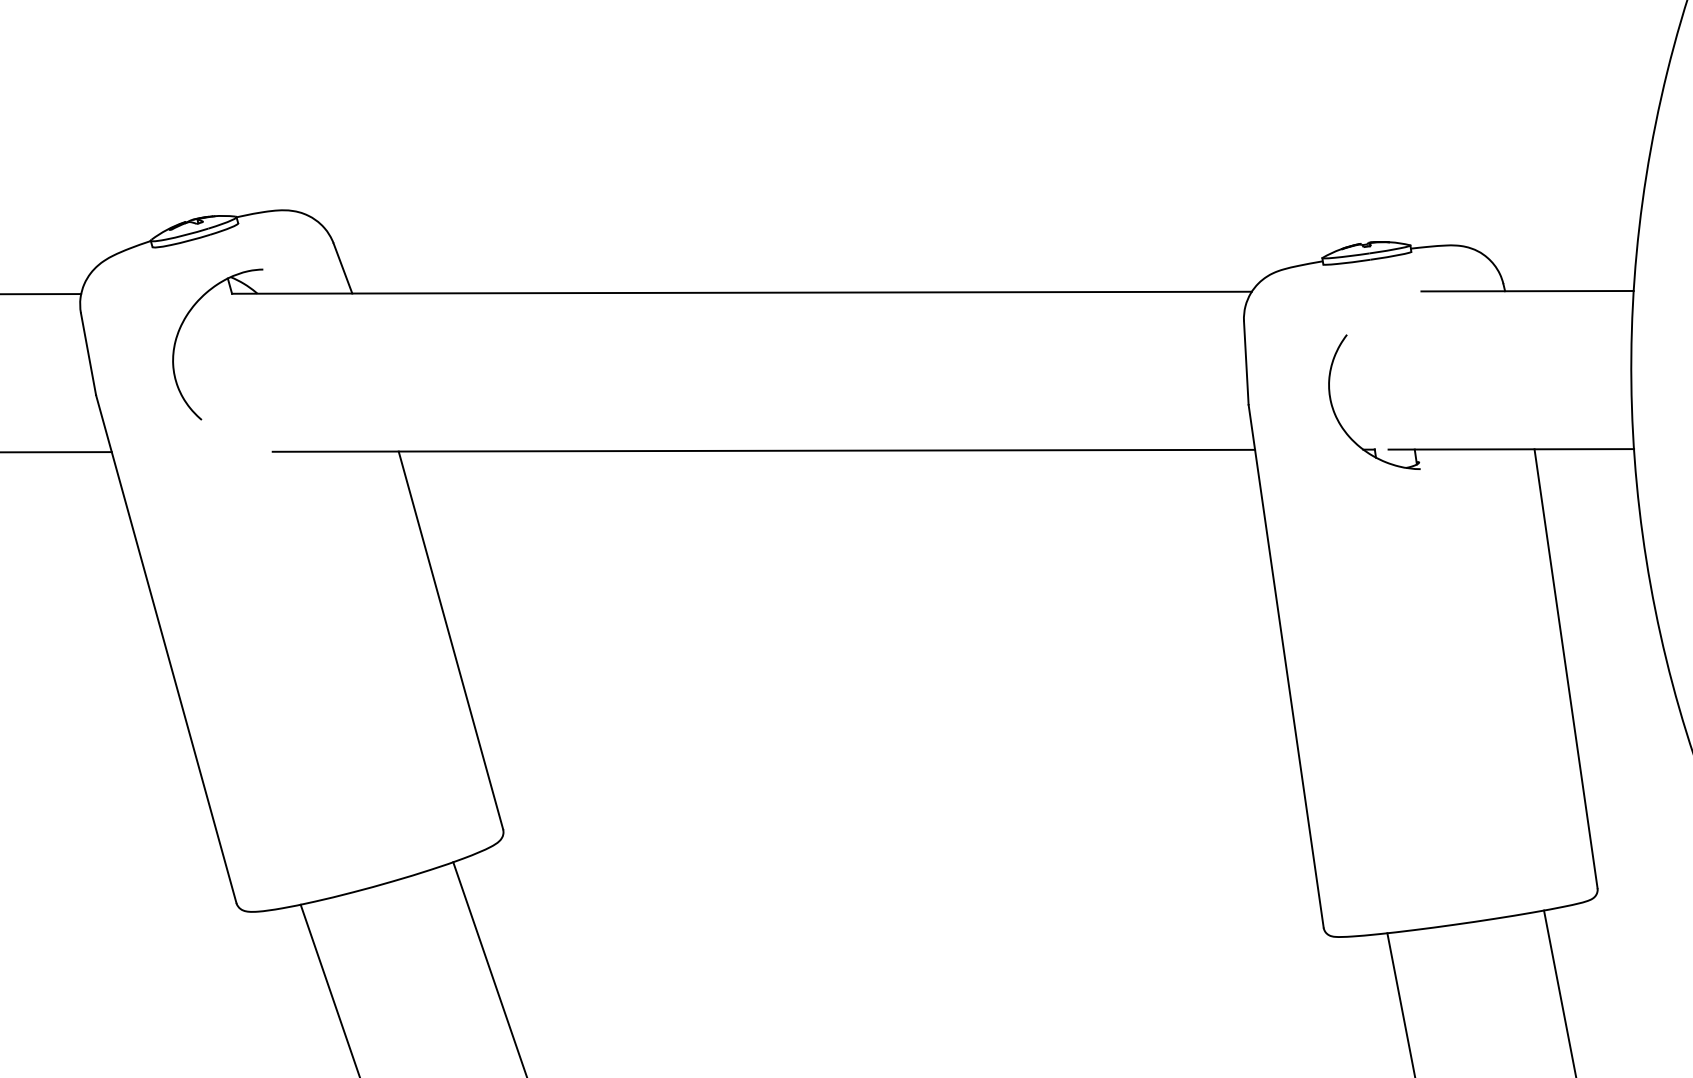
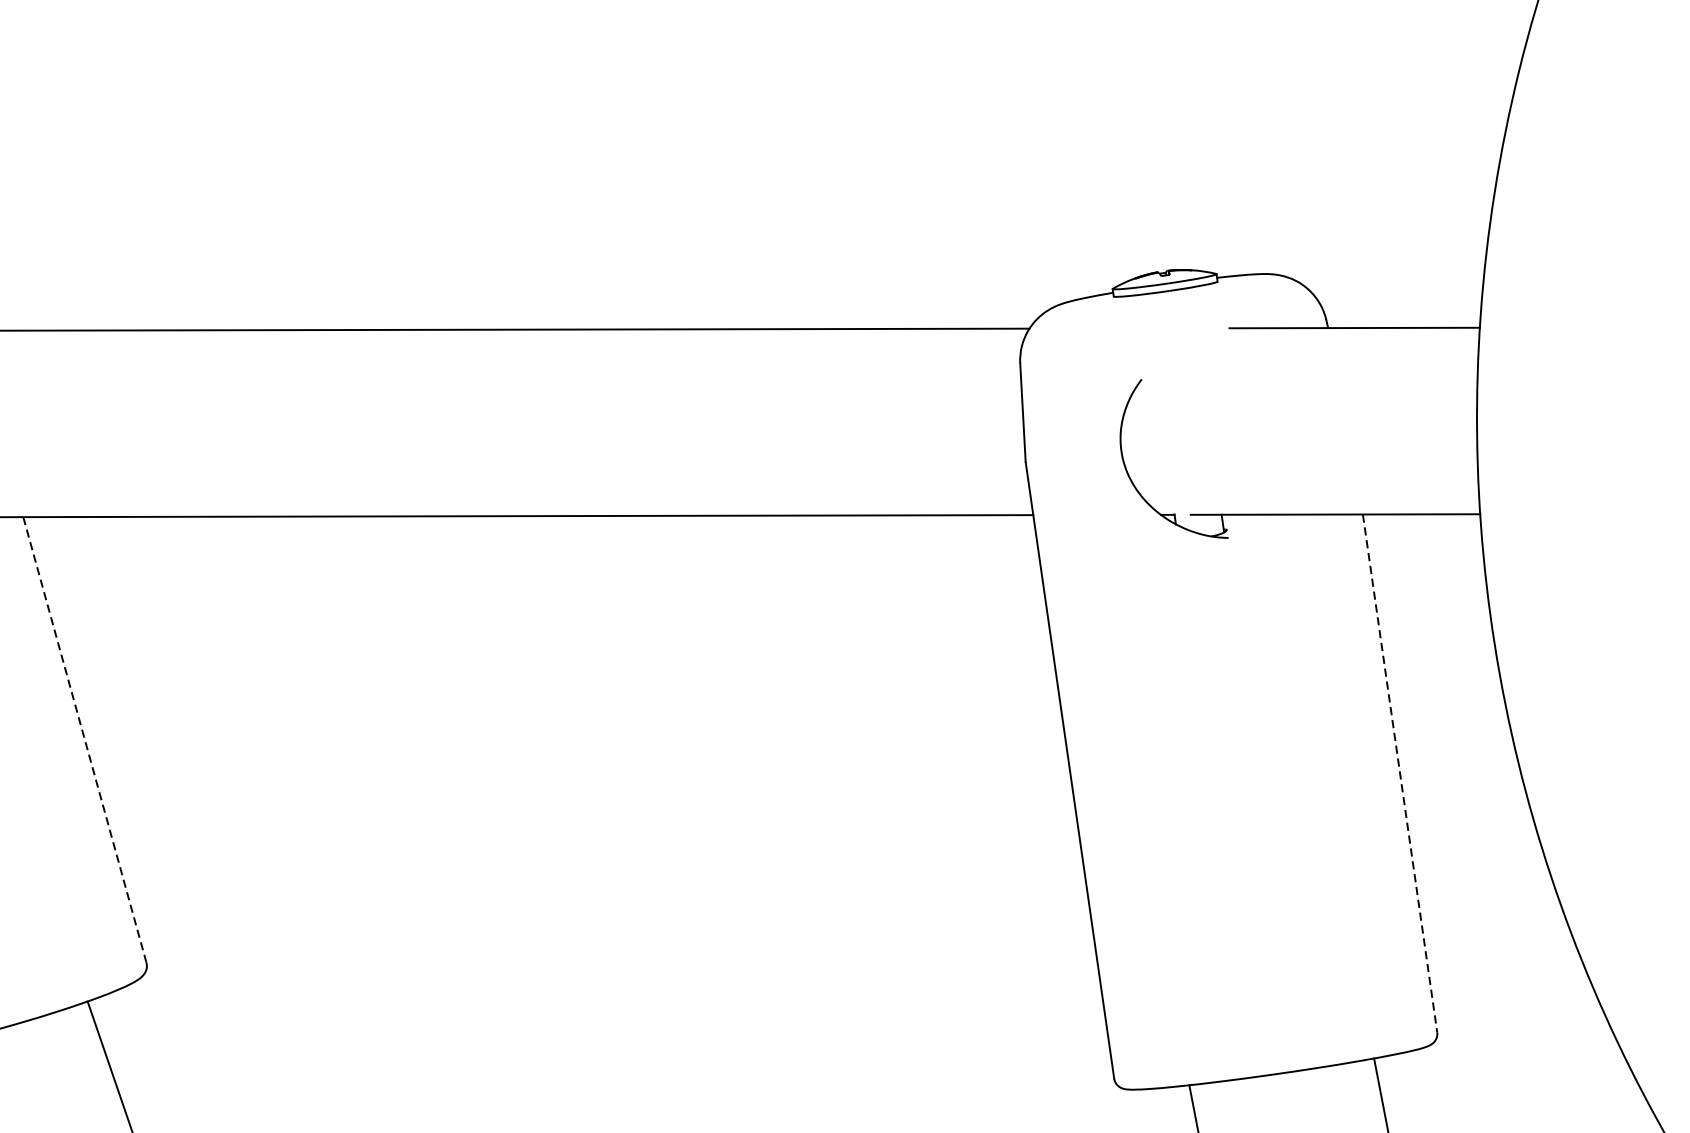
line: (450, 640) -> (84, 739), solid -> dashed
line: (1566, 668) -> (1400, 773), solid -> dashed

